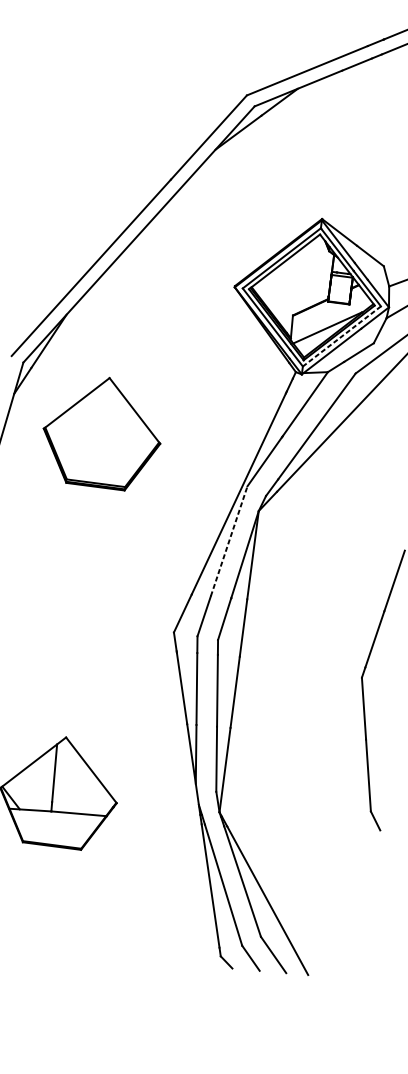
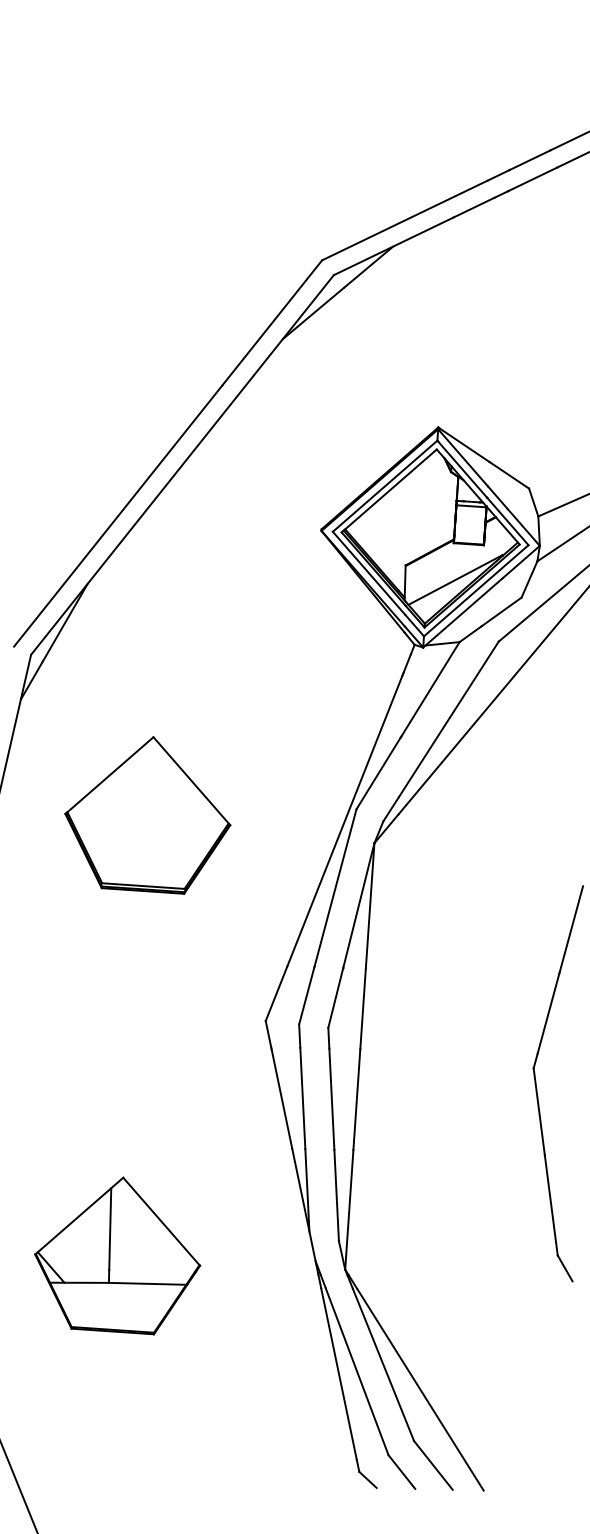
line: (341, 336) -> (475, 591), dashed -> solid
part: (101, 433) -> (147, 815), moved
line: (229, 541) -> (335, 888), dashed -> solid

